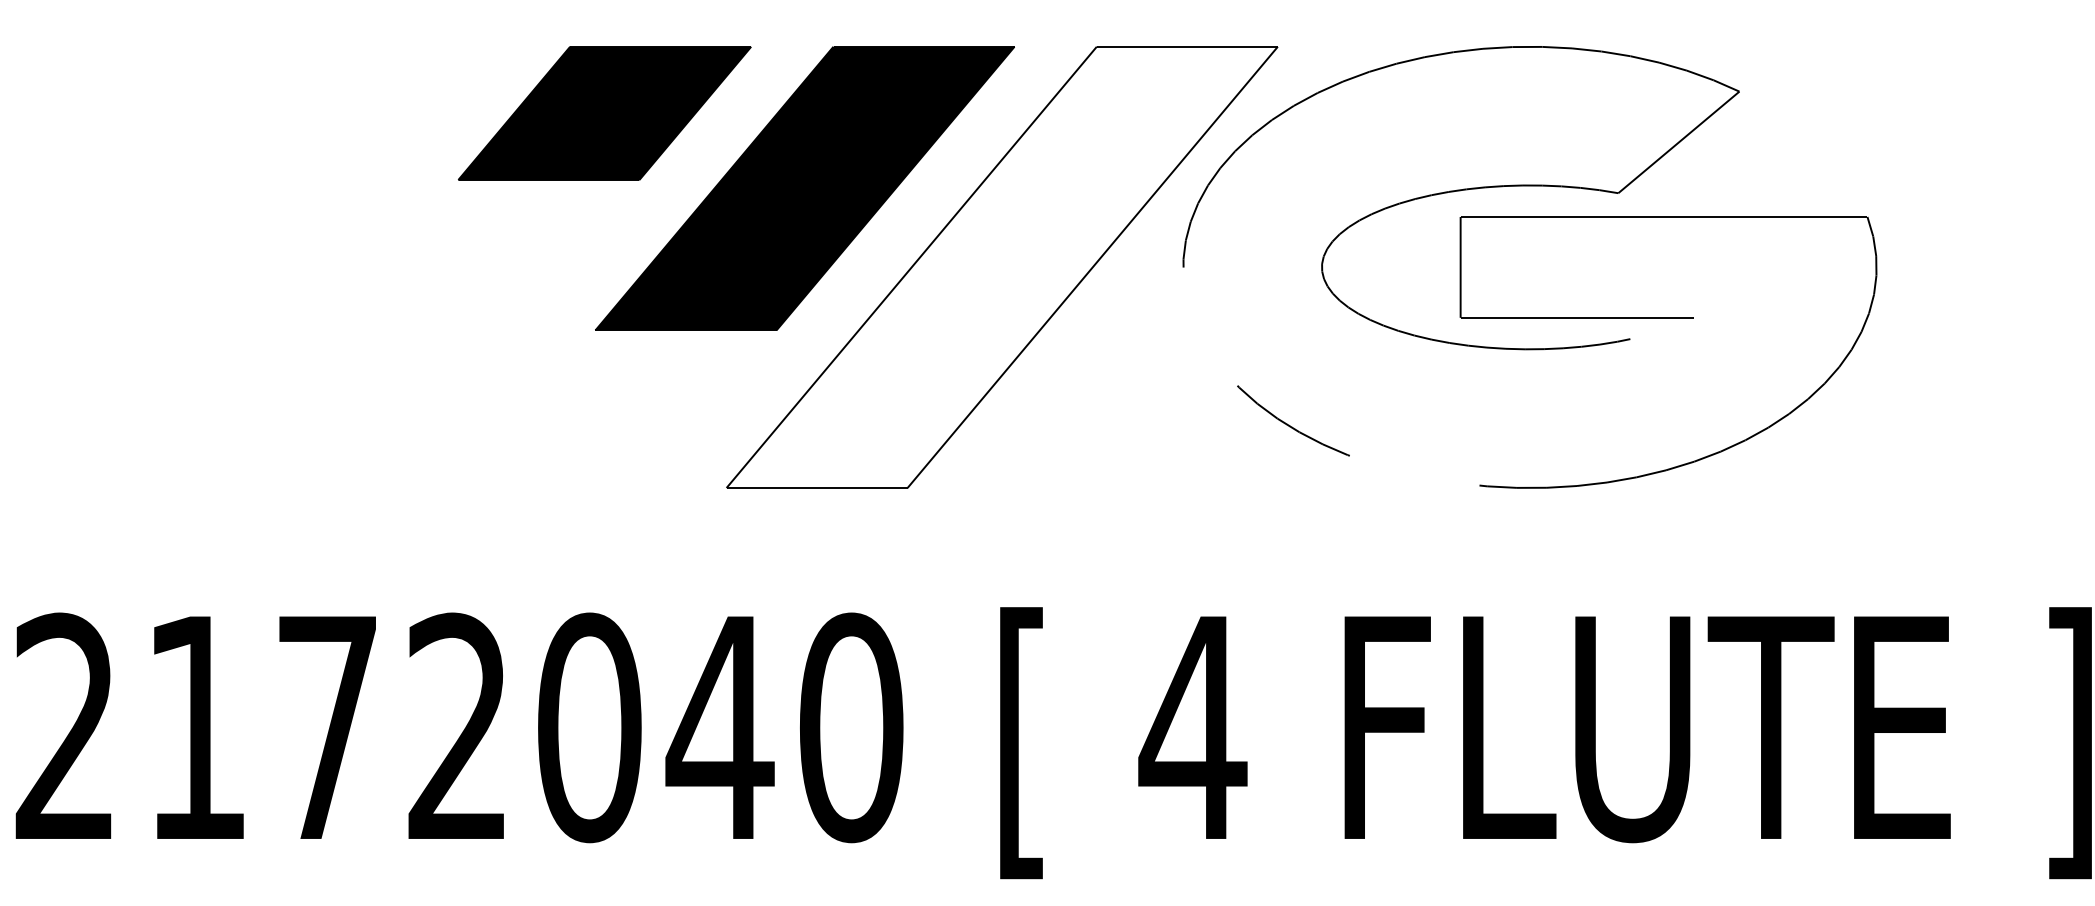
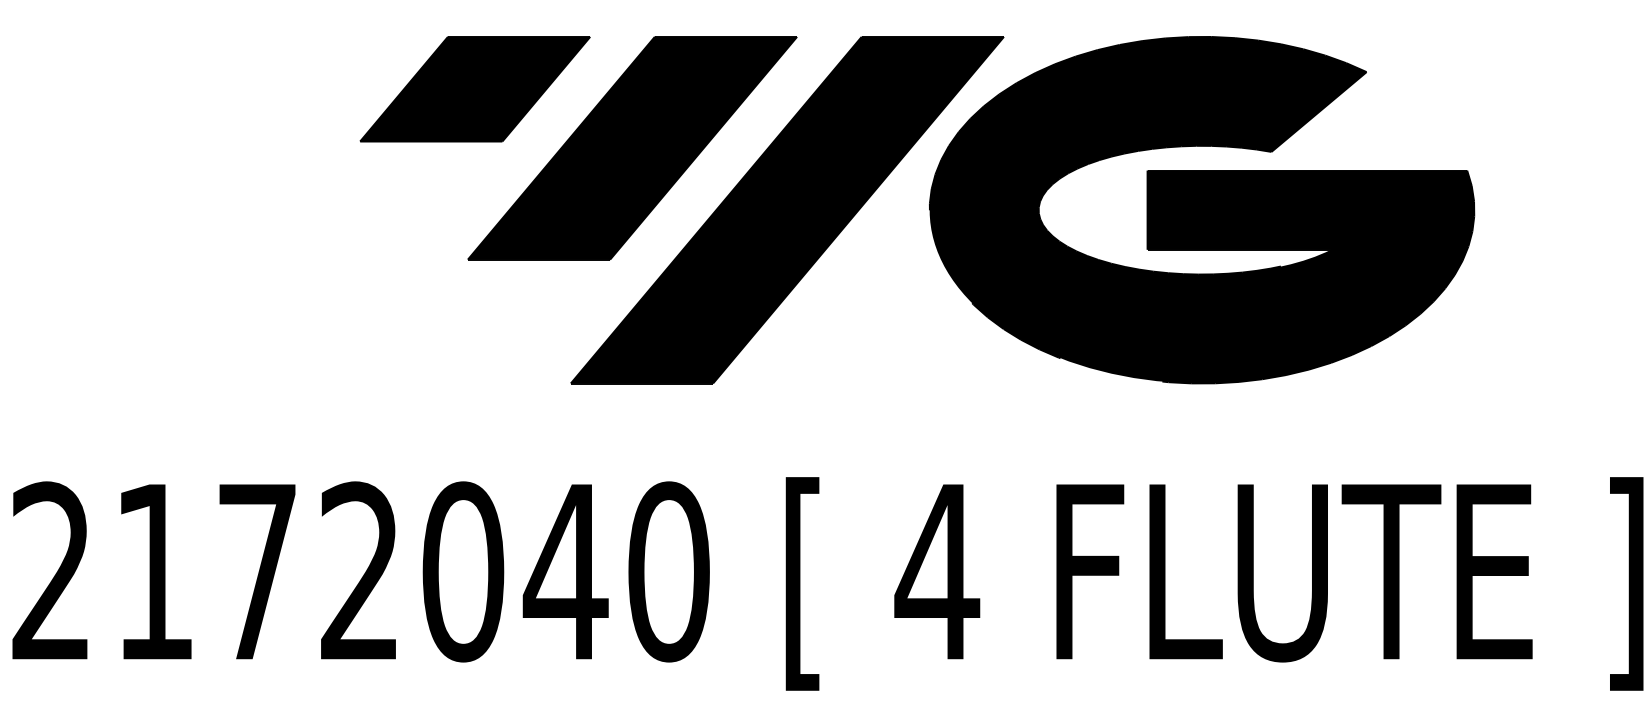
fill: (1001, 266) -> (786, 209), added
fill: (1529, 266) -> (1201, 209), added

